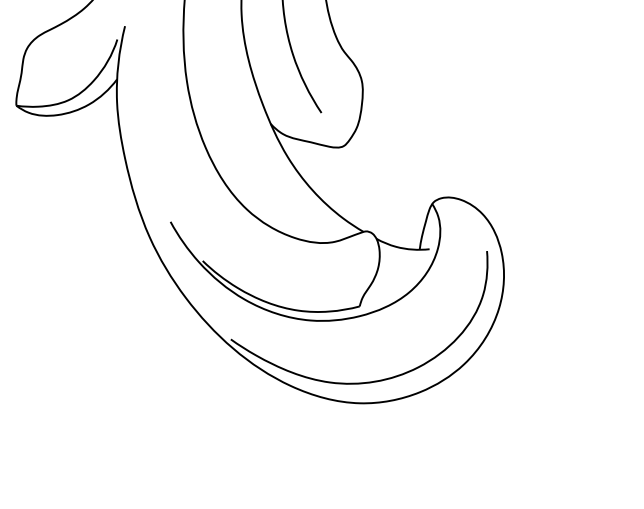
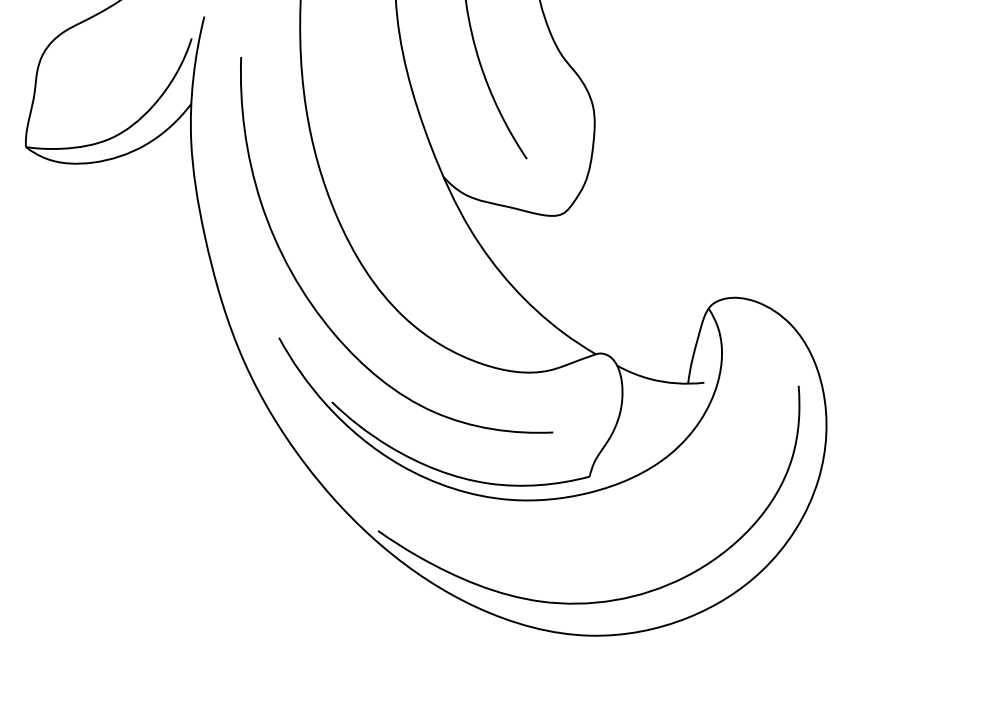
curve: (190, 199) -> (311, 301), added

